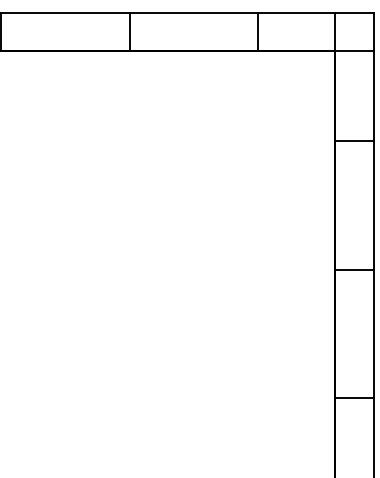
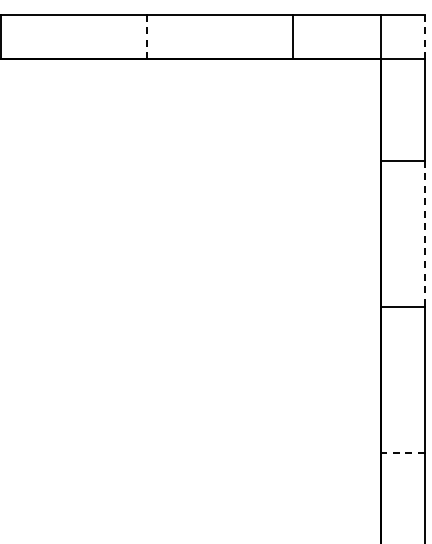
line: (129, 31) -> (147, 36), solid -> dashed
line: (373, 31) -> (424, 36), solid -> dashed
line: (373, 206) -> (424, 234), solid -> dashed
line: (354, 398) -> (403, 453), solid -> dashed

